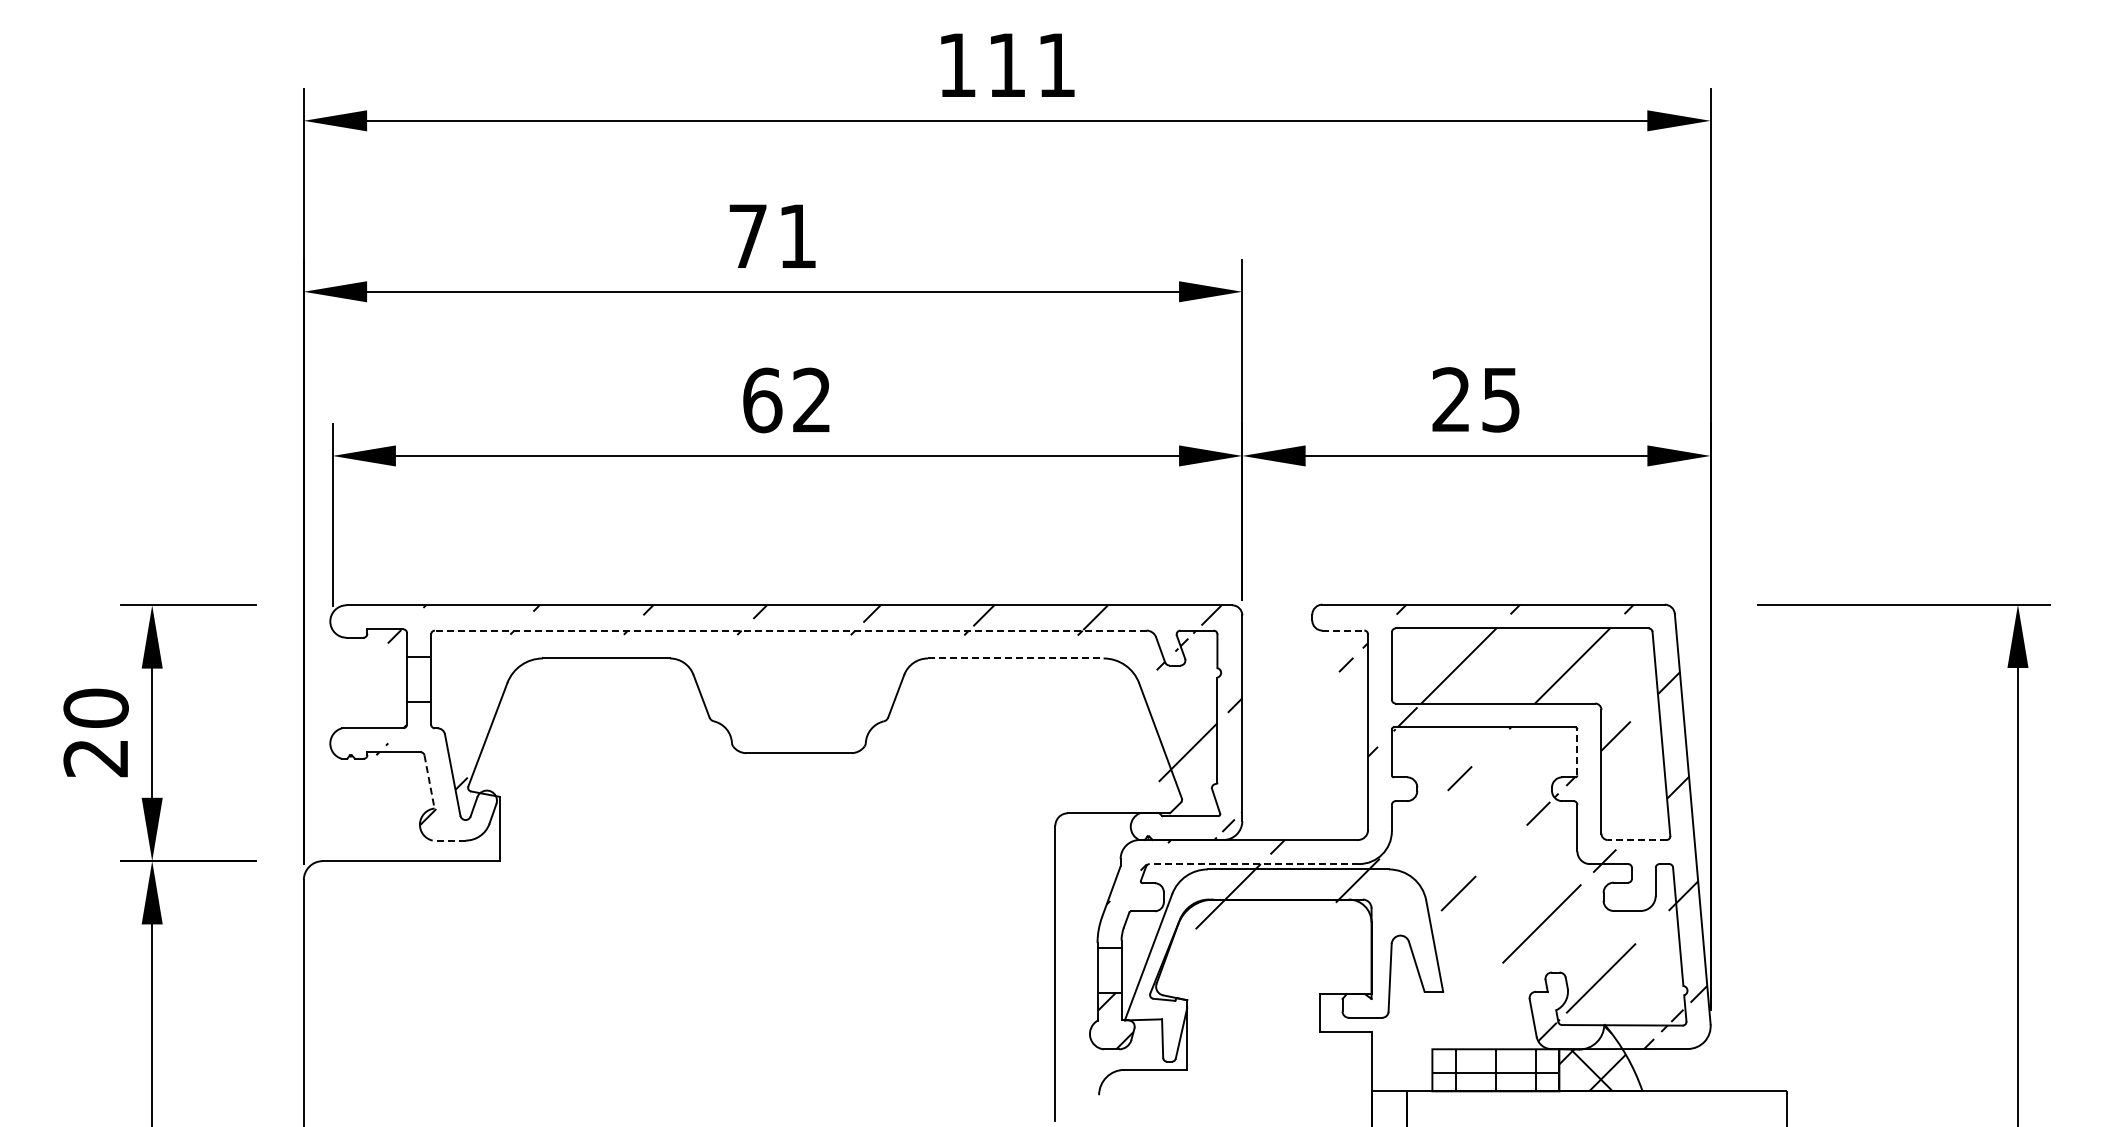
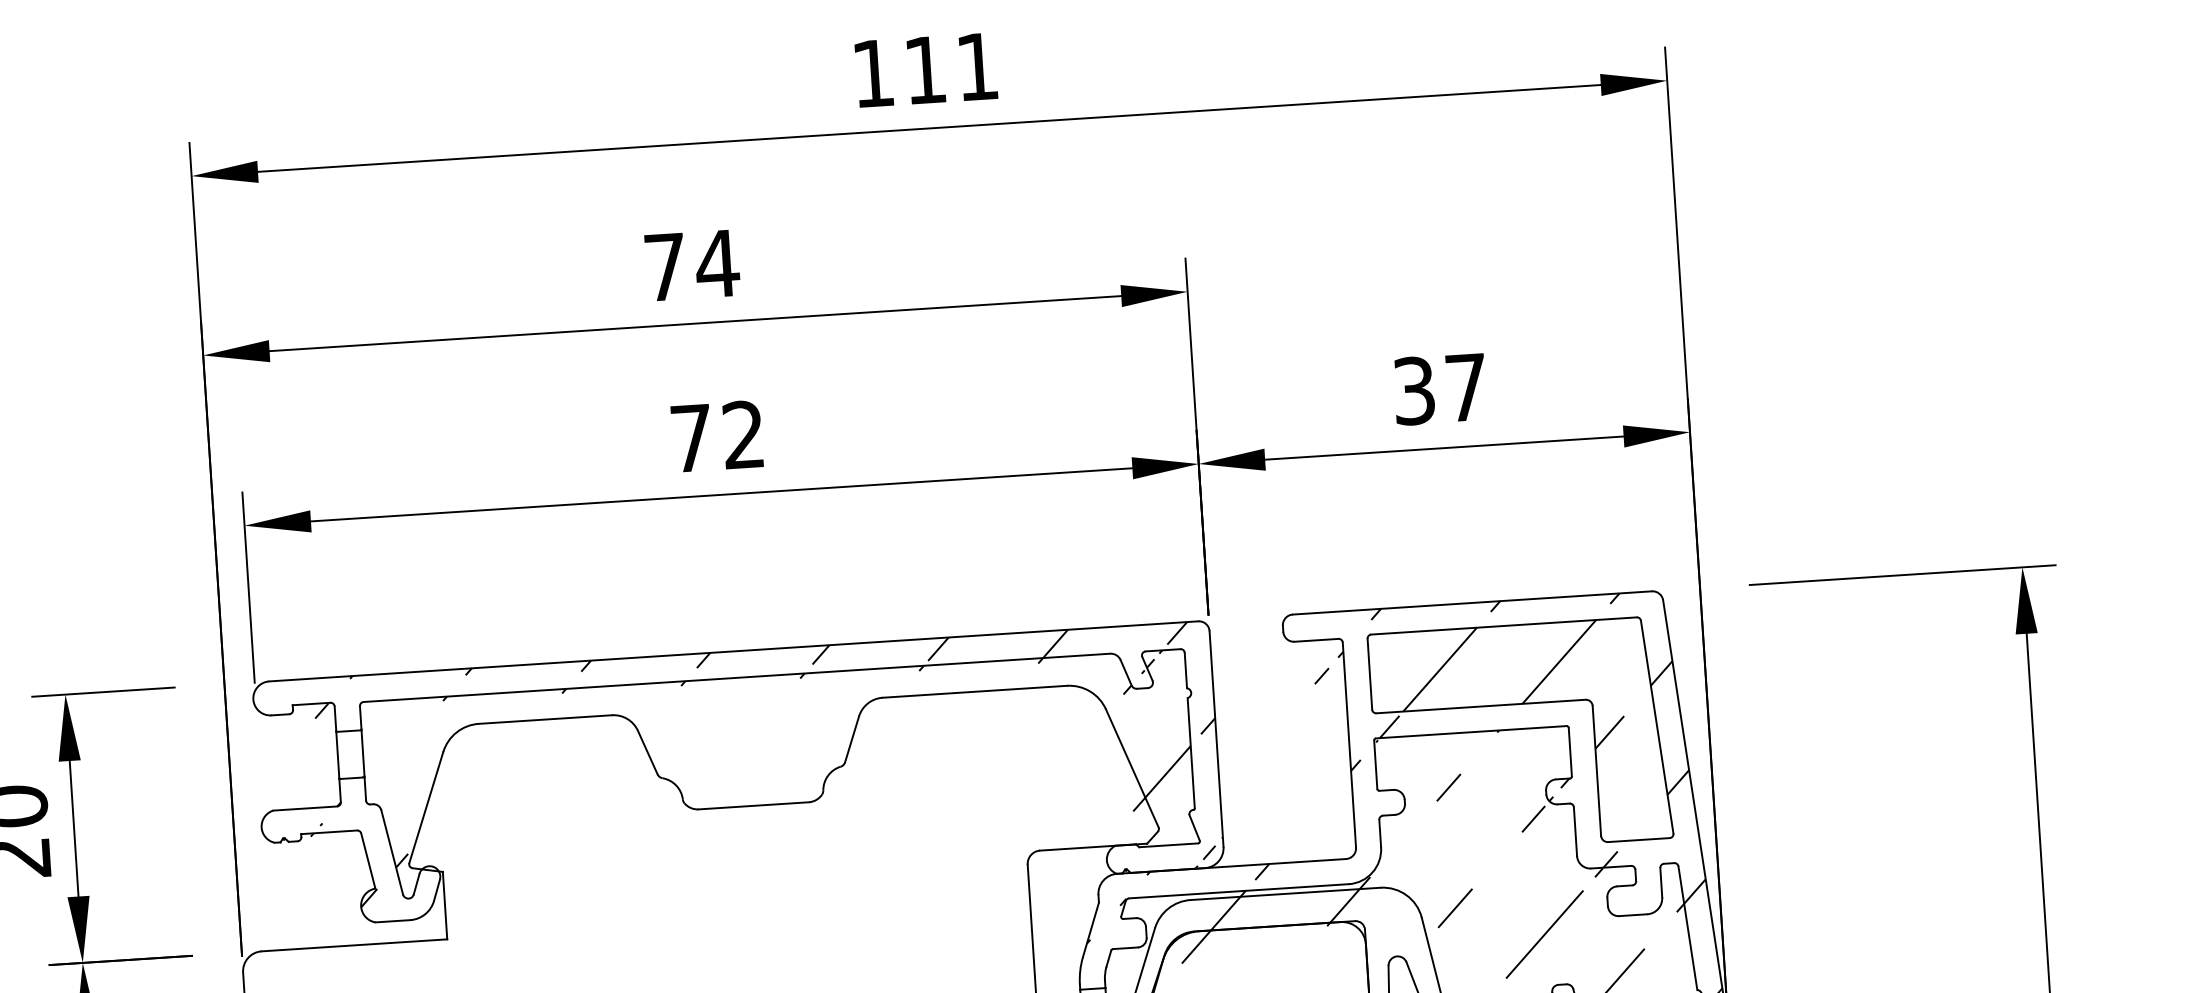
text: (797, 235) -> (717, 262), 71 -> 74
text: (1475, 399) -> (1439, 388), 25 -> 37
text: (762, 400) -> (691, 438), 62 -> 72
line: (790, 630) -> (736, 677), dashed -> solid
line: (1343, 630) -> (1316, 640), dashed -> solid
line: (1015, 658) -> (974, 691), dashed -> solid
line: (1577, 751) -> (1570, 751), dashed -> solid
line: (429, 782) -> (368, 861), dashed -> solid
line: (448, 840) -> (392, 921), dashed -> solid
line: (1636, 840) -> (1638, 840), dashed -> solid
line: (1254, 864) -> (1239, 891), dashed -> solid

